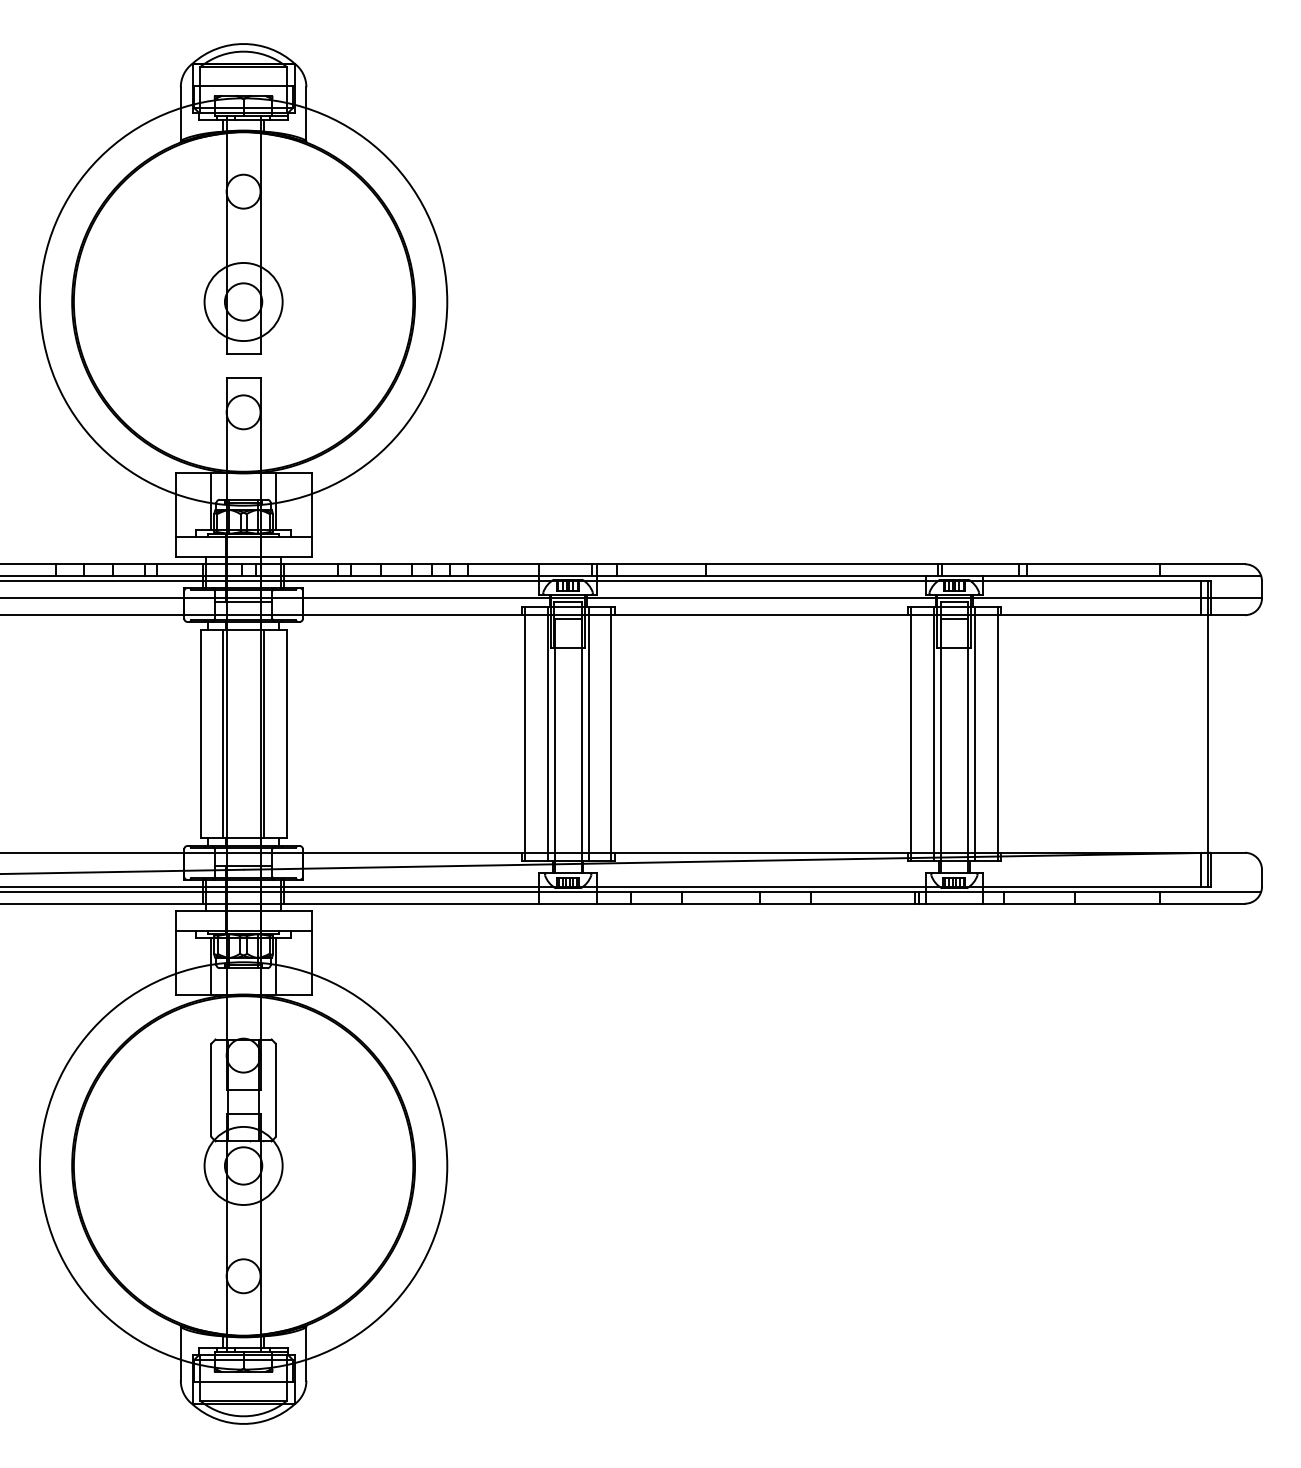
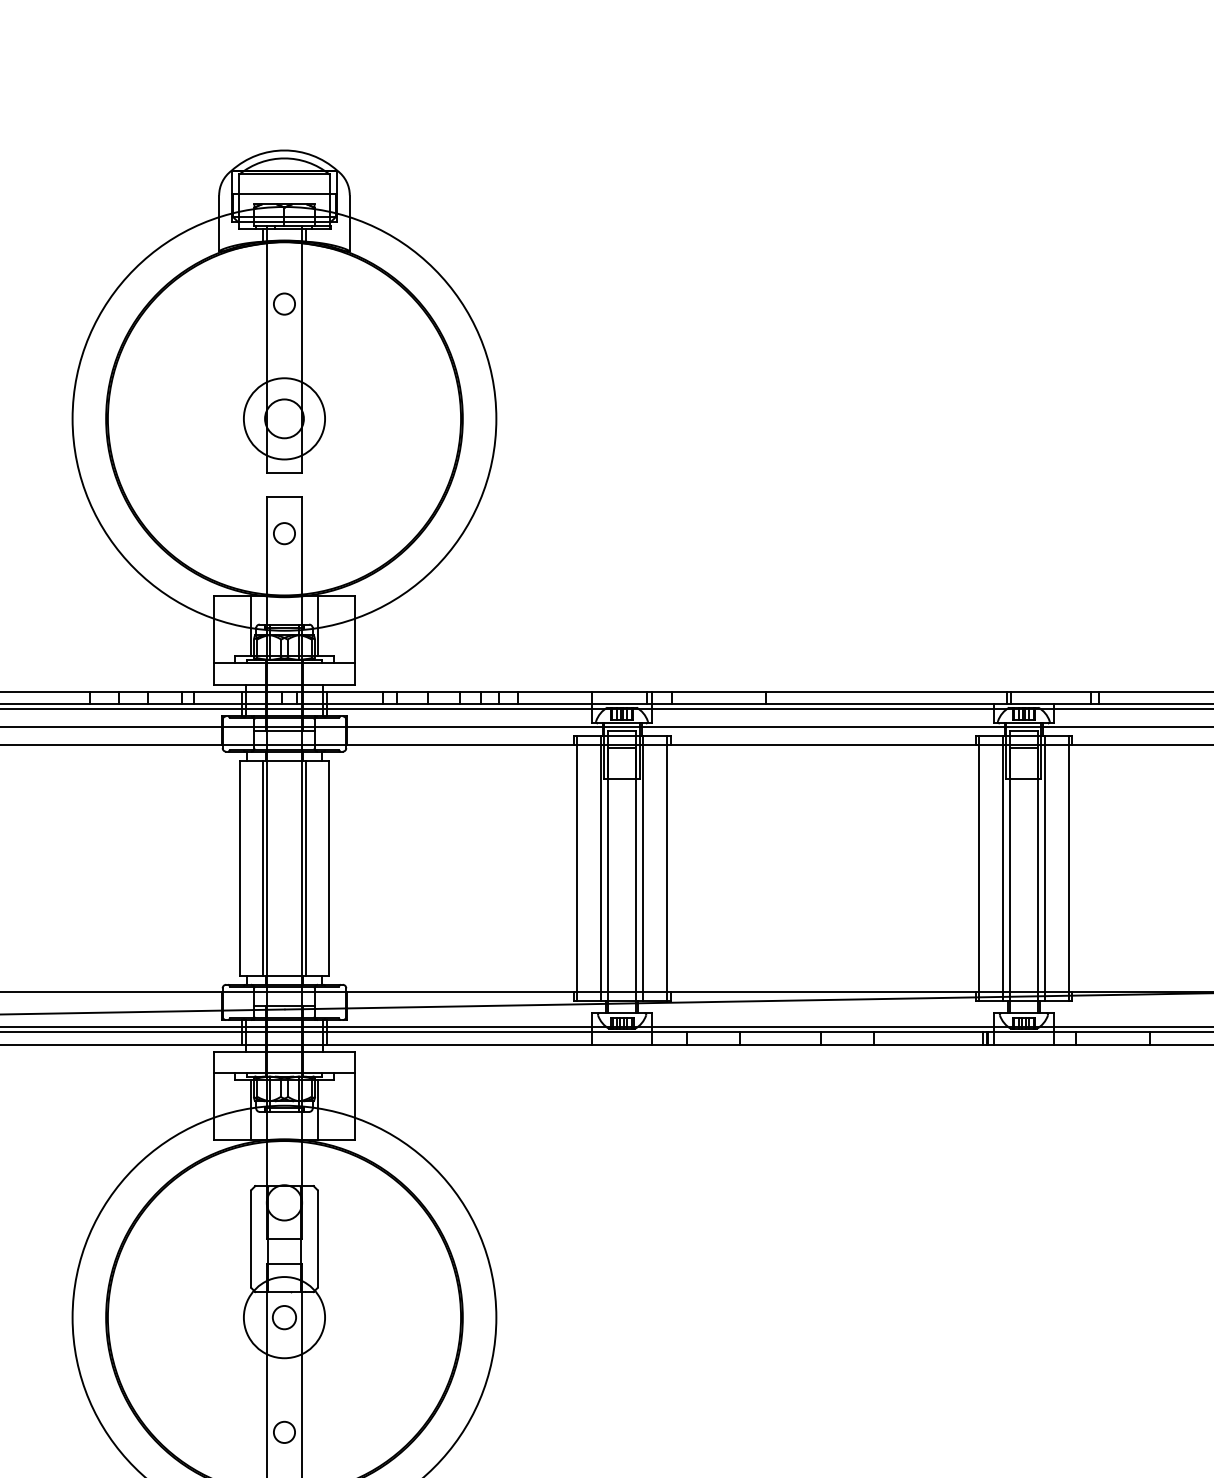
circle: (243, 191) -> (284, 303), size x0.6
circle: (243, 412) -> (284, 533), size x0.6
circle: (243, 1165) -> (284, 1317), size x0.6
circle: (243, 1276) -> (284, 1432), size x0.6

